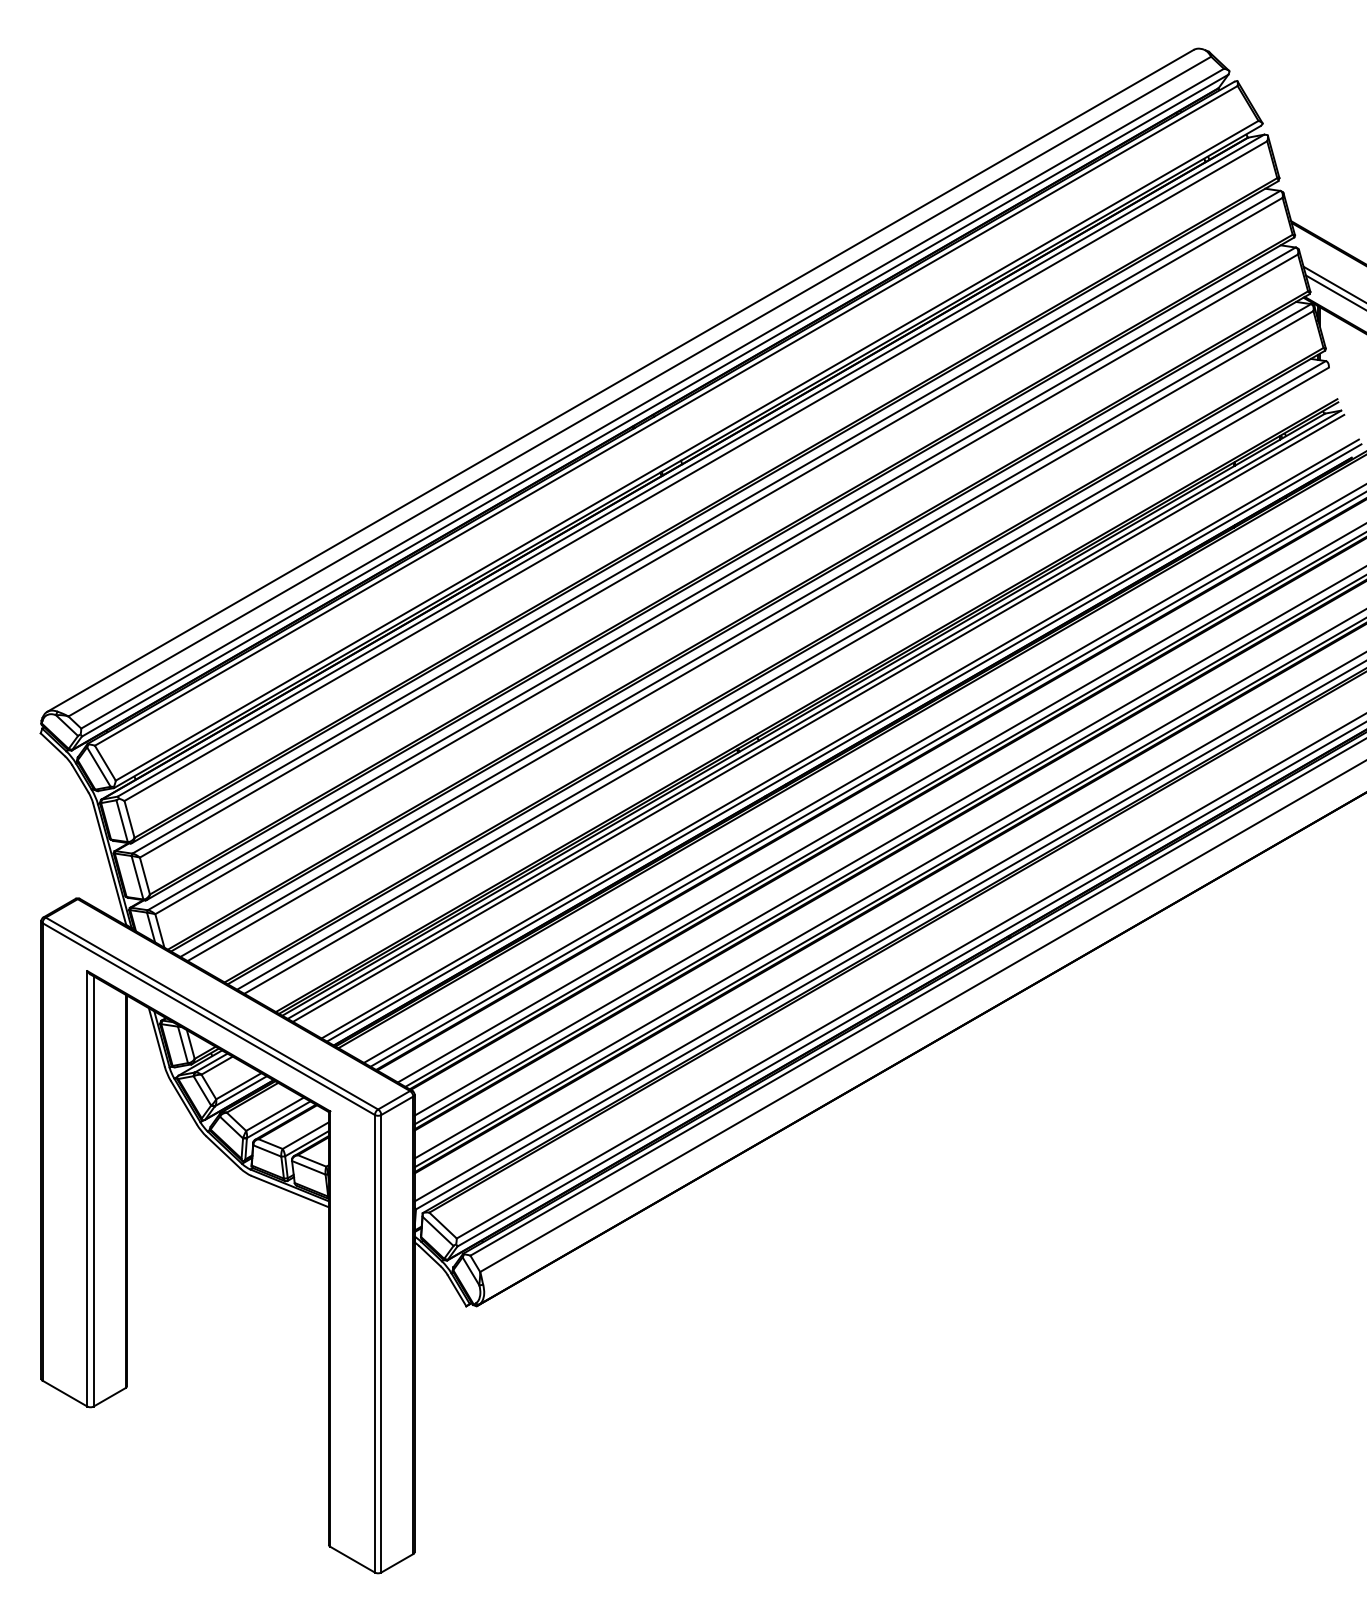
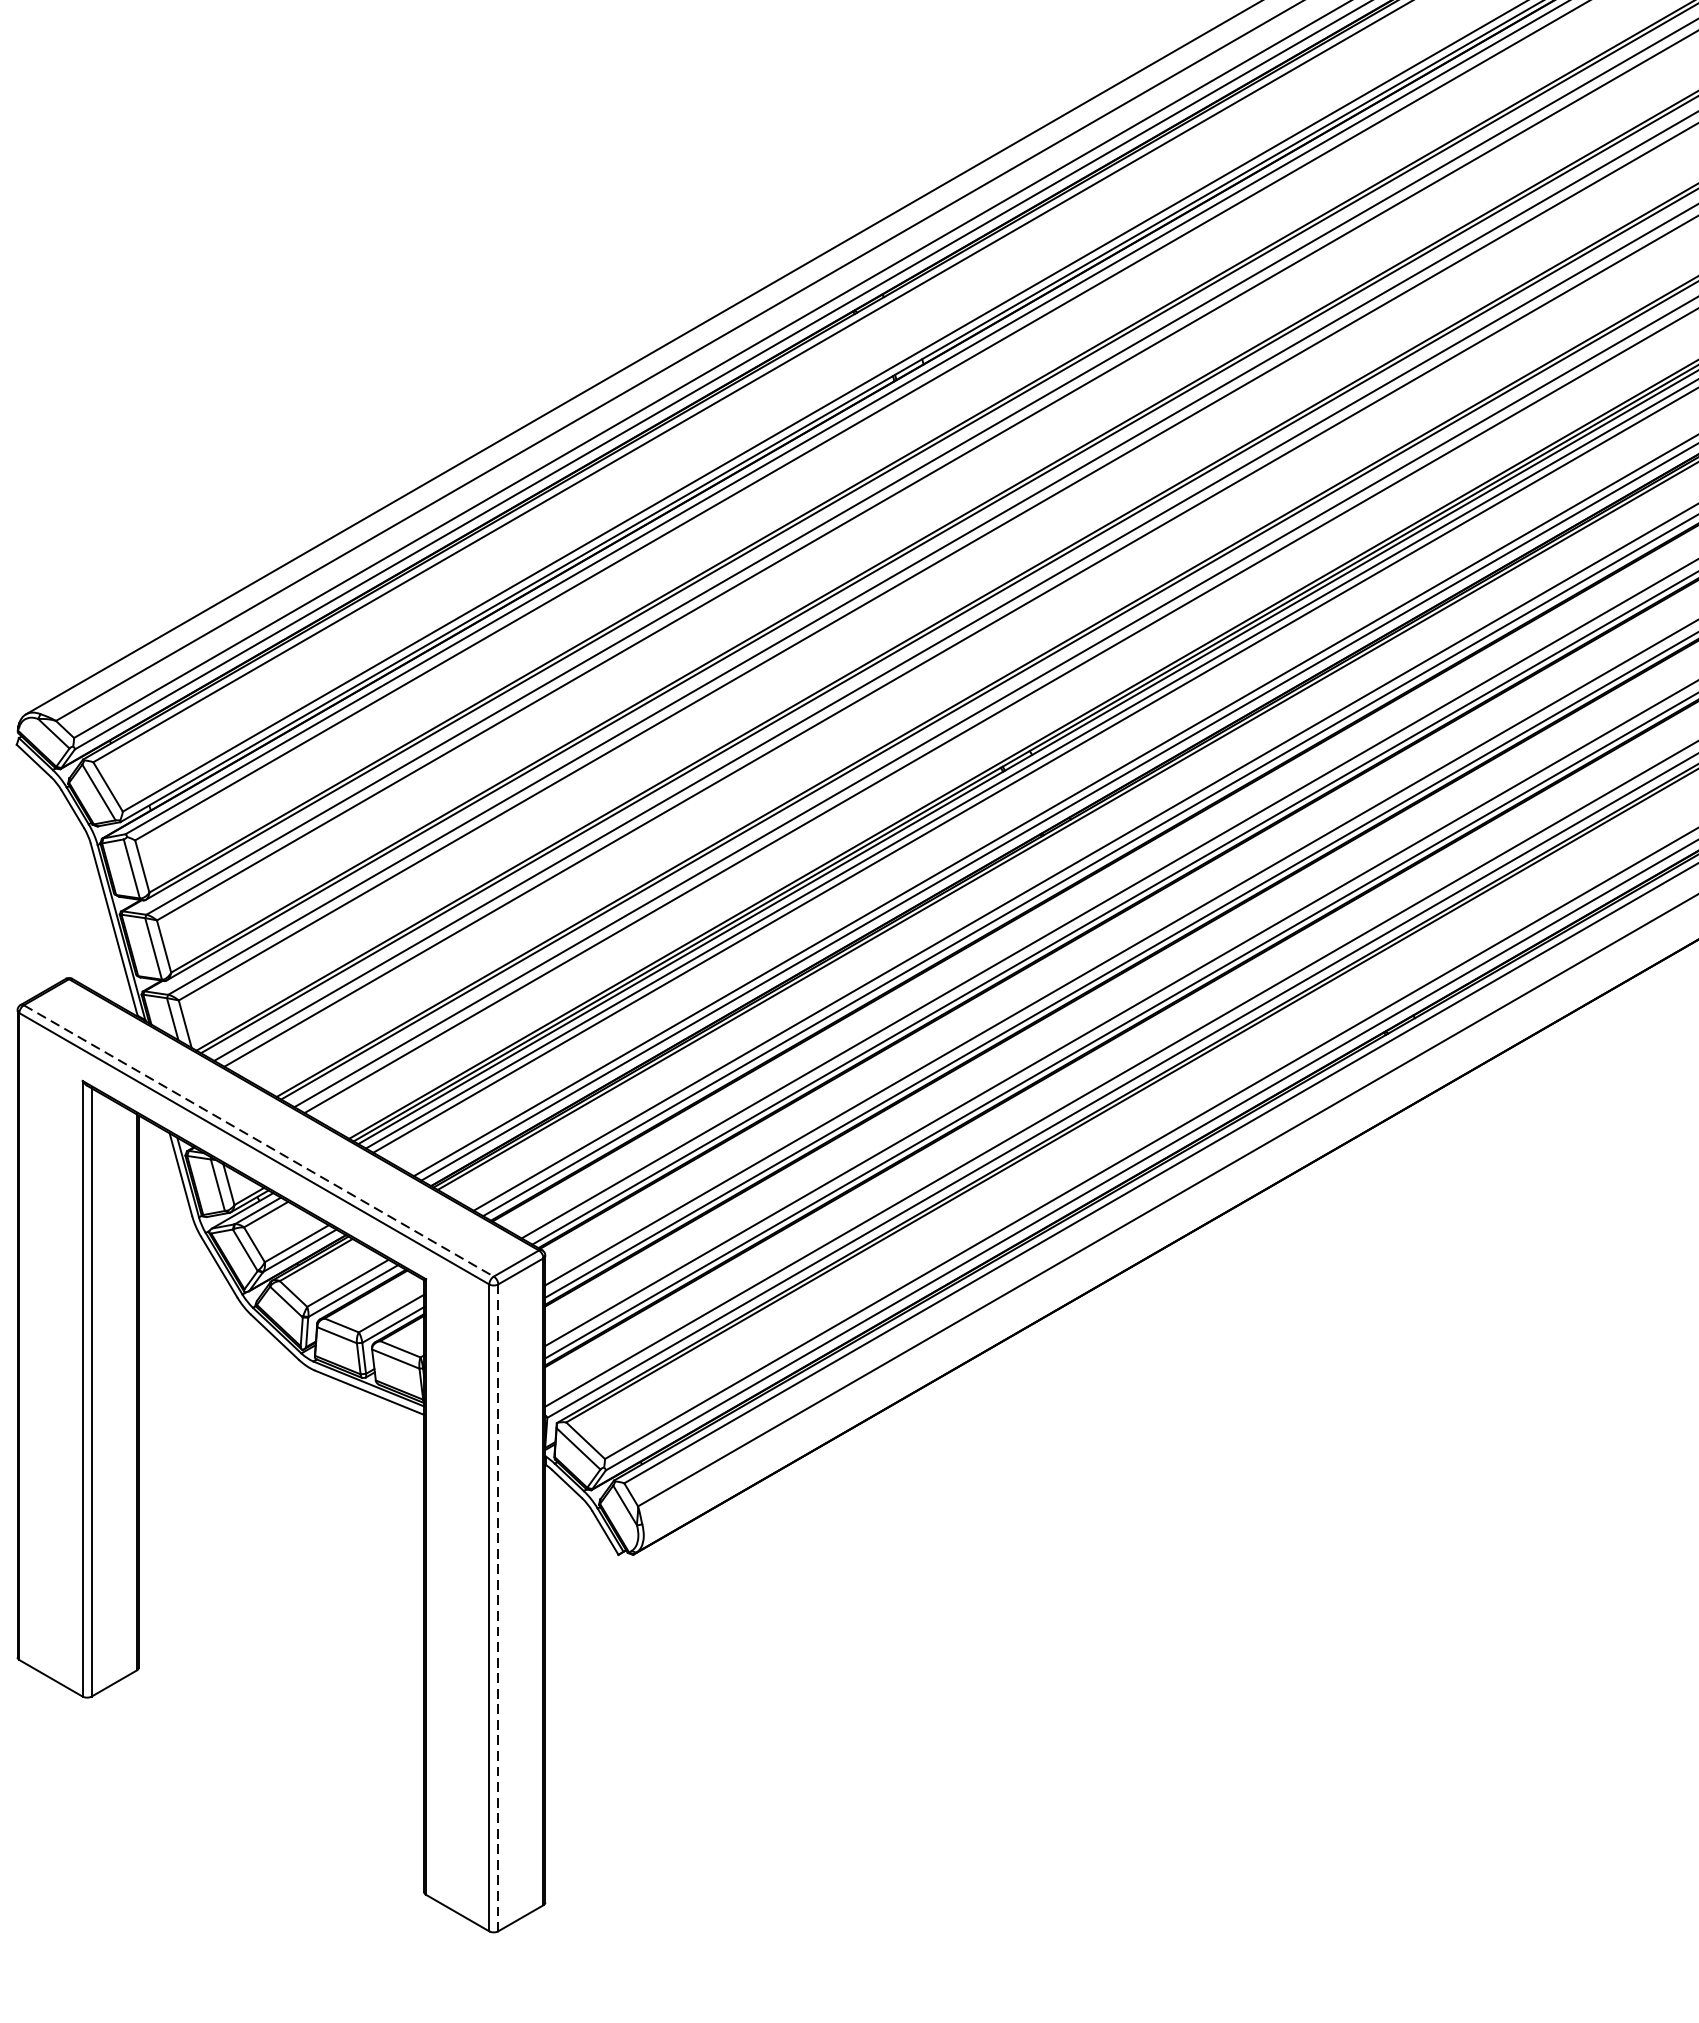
line: (211, 1013) -> (258, 1140), solid -> dashed
line: (381, 1343) -> (498, 1607), solid -> dashed

